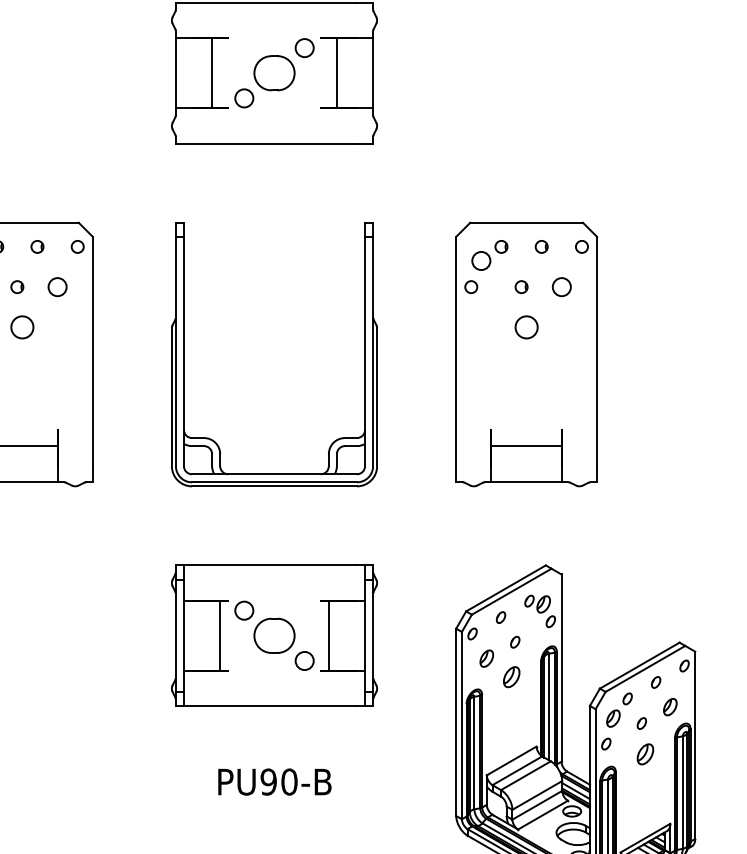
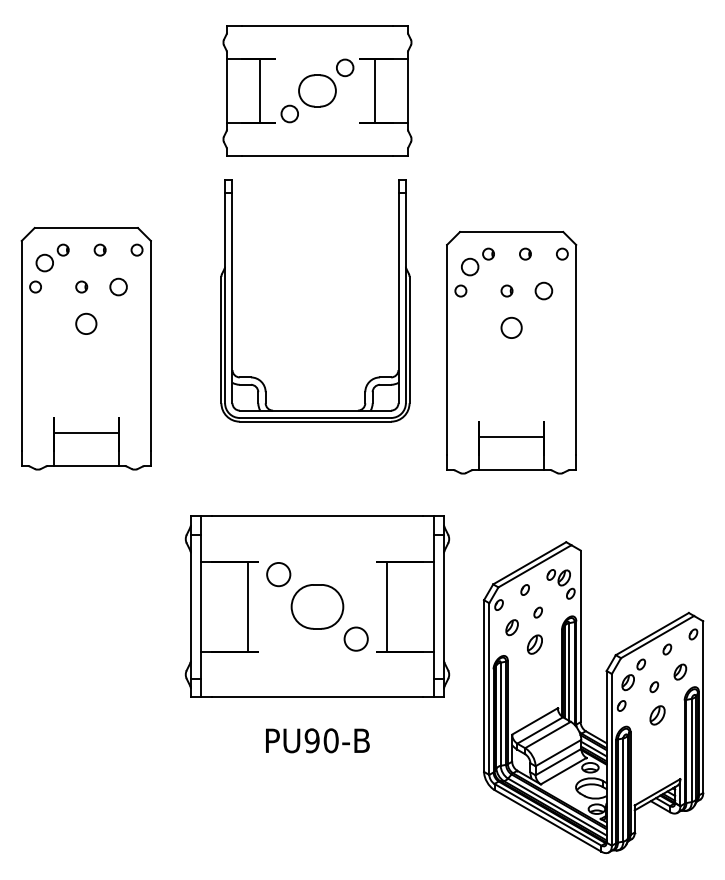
part: (184, 354) -> (232, 300), moved
part: (526, 354) -> (511, 352), moved
part: (274, 635) -> (317, 606), size x1.4

